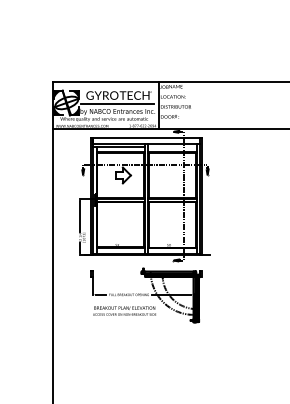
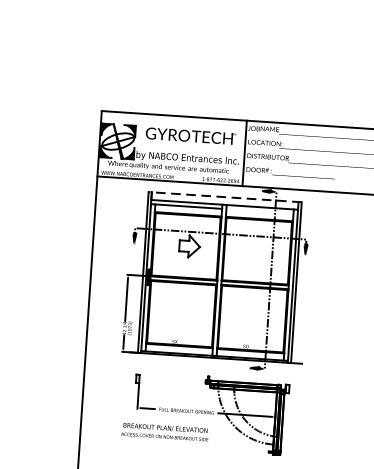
line: (117, 104) -> (187, 148), removed
line: (146, 138) -> (224, 197), solid -> dashed
text: (124, 310) -> (165, 431), moved

